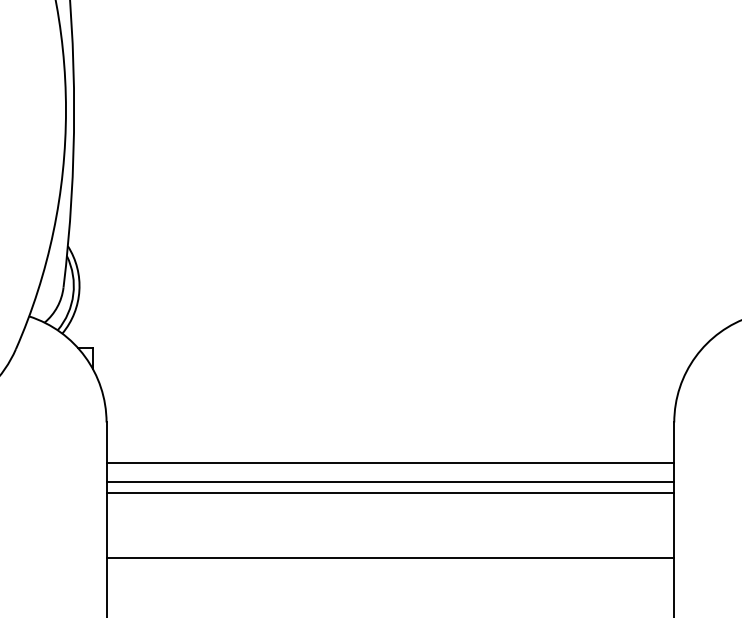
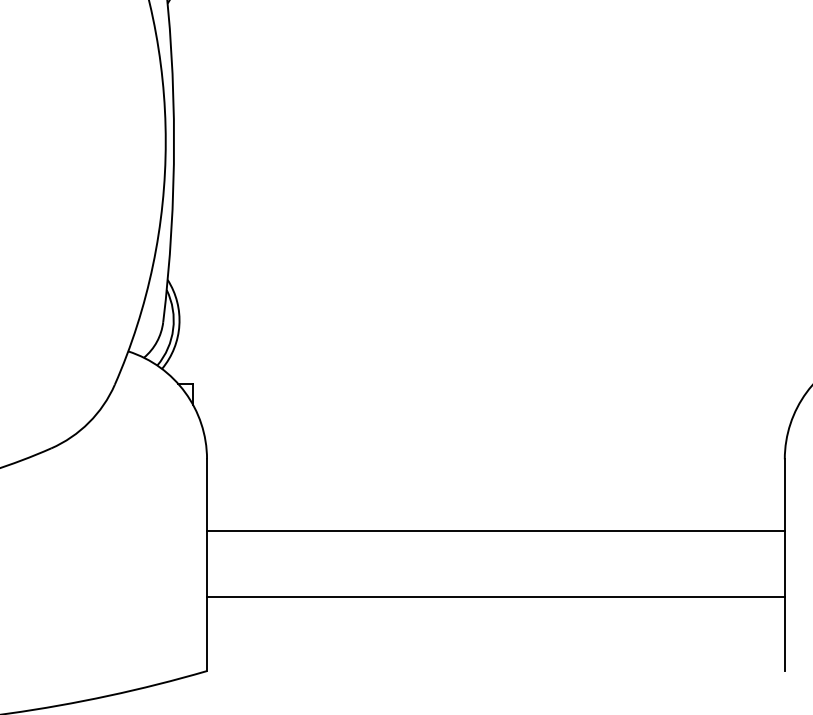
line: (390, 462) -> (495, 500), removed
line: (390, 482) -> (495, 520), removed

